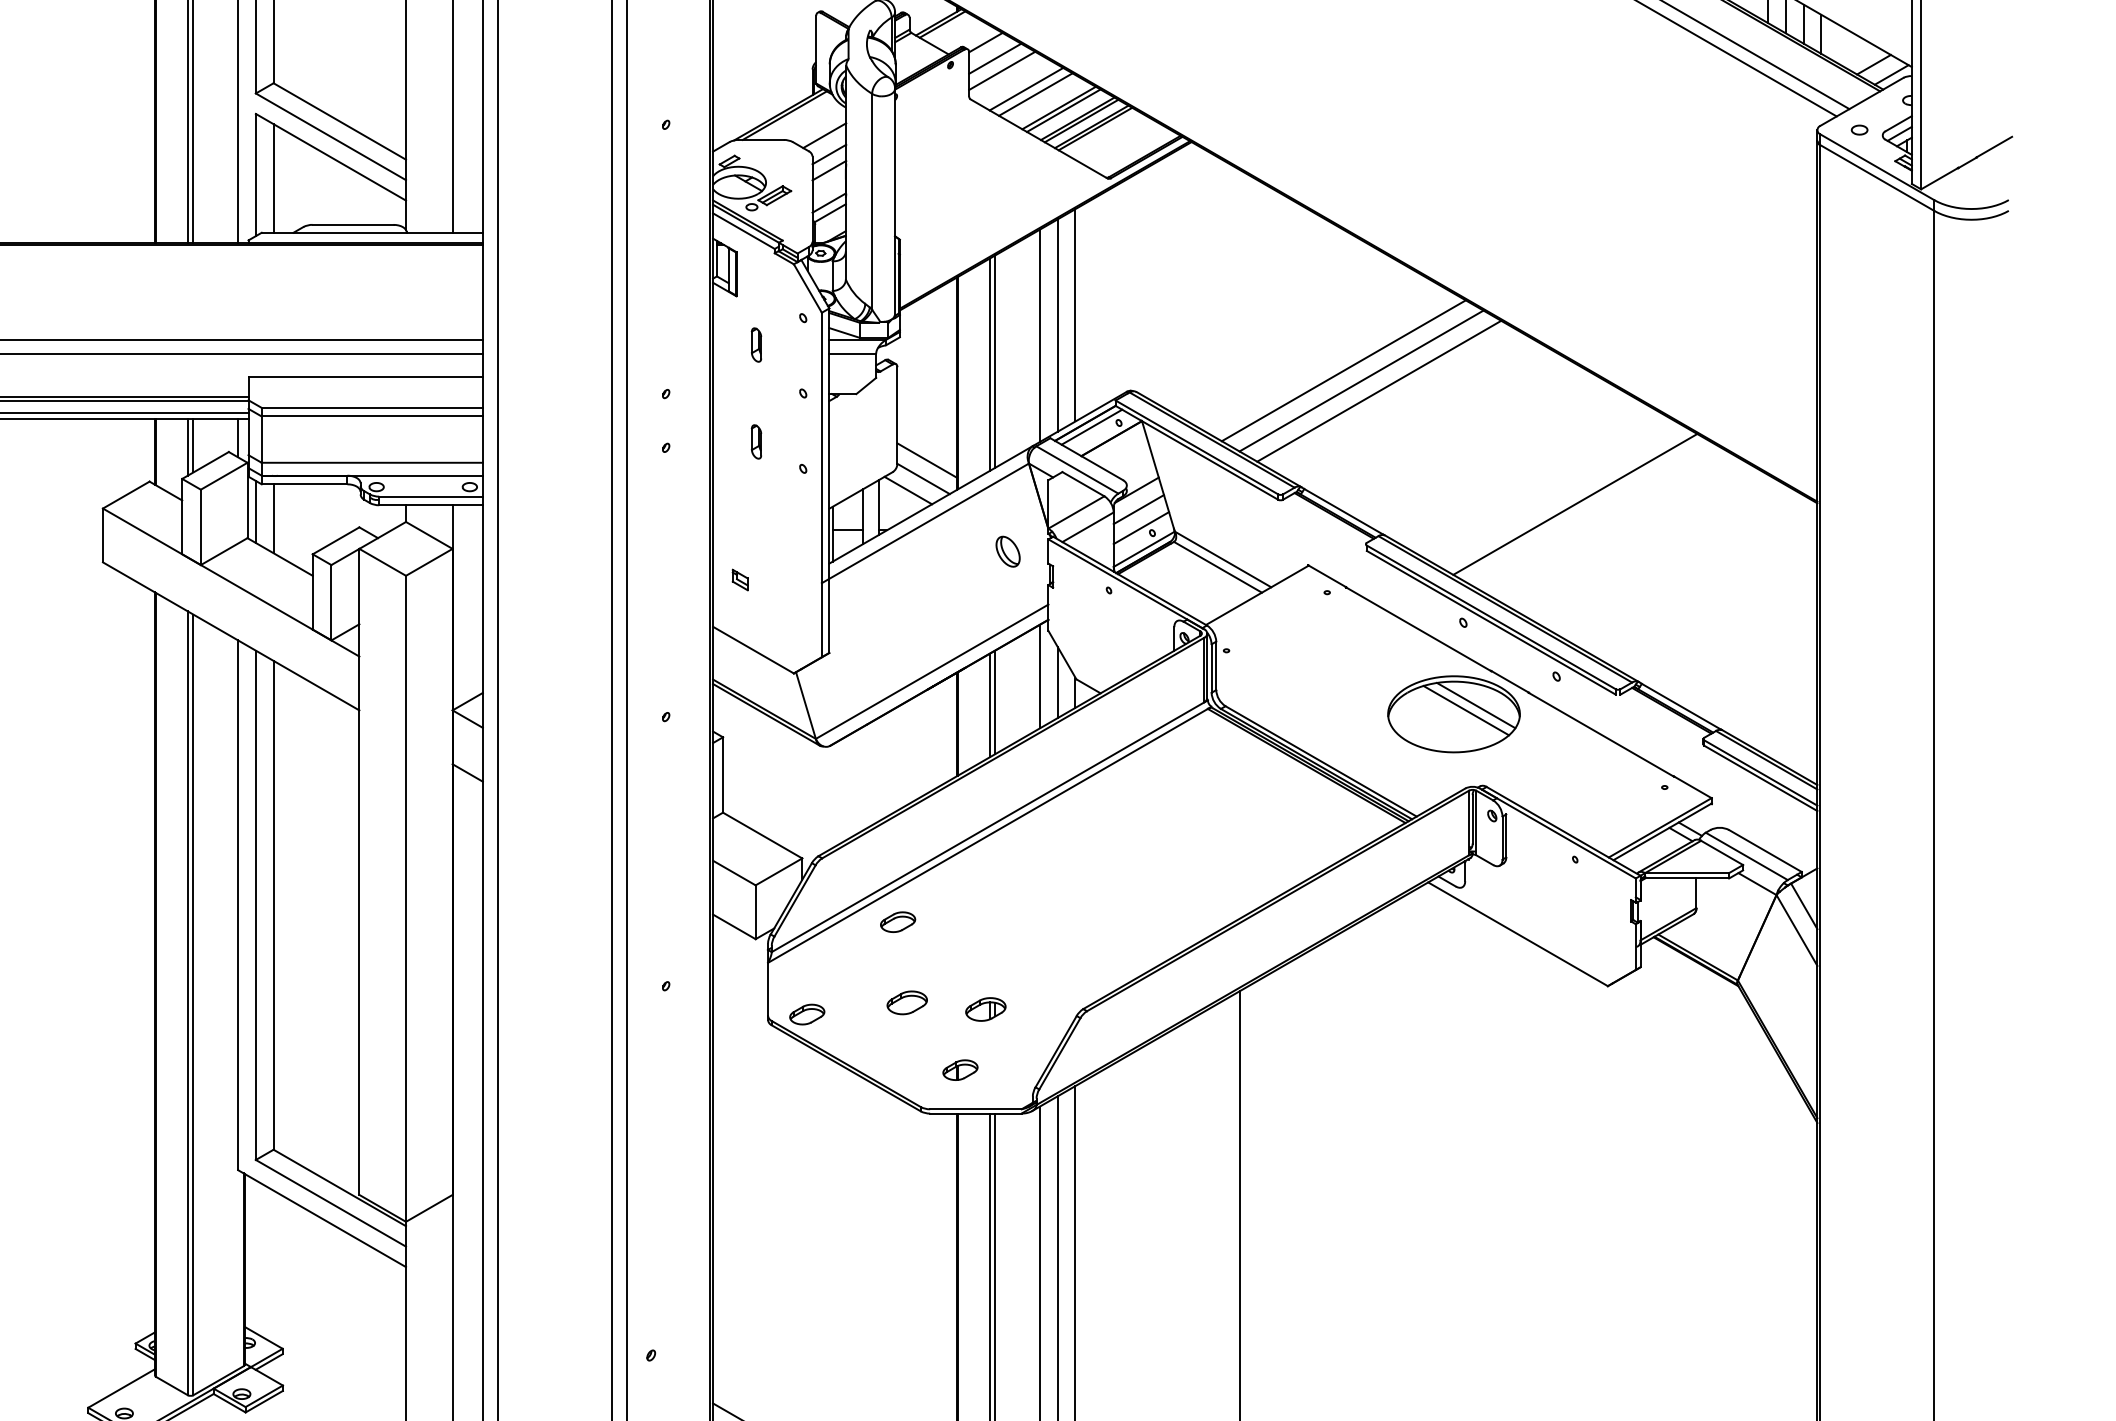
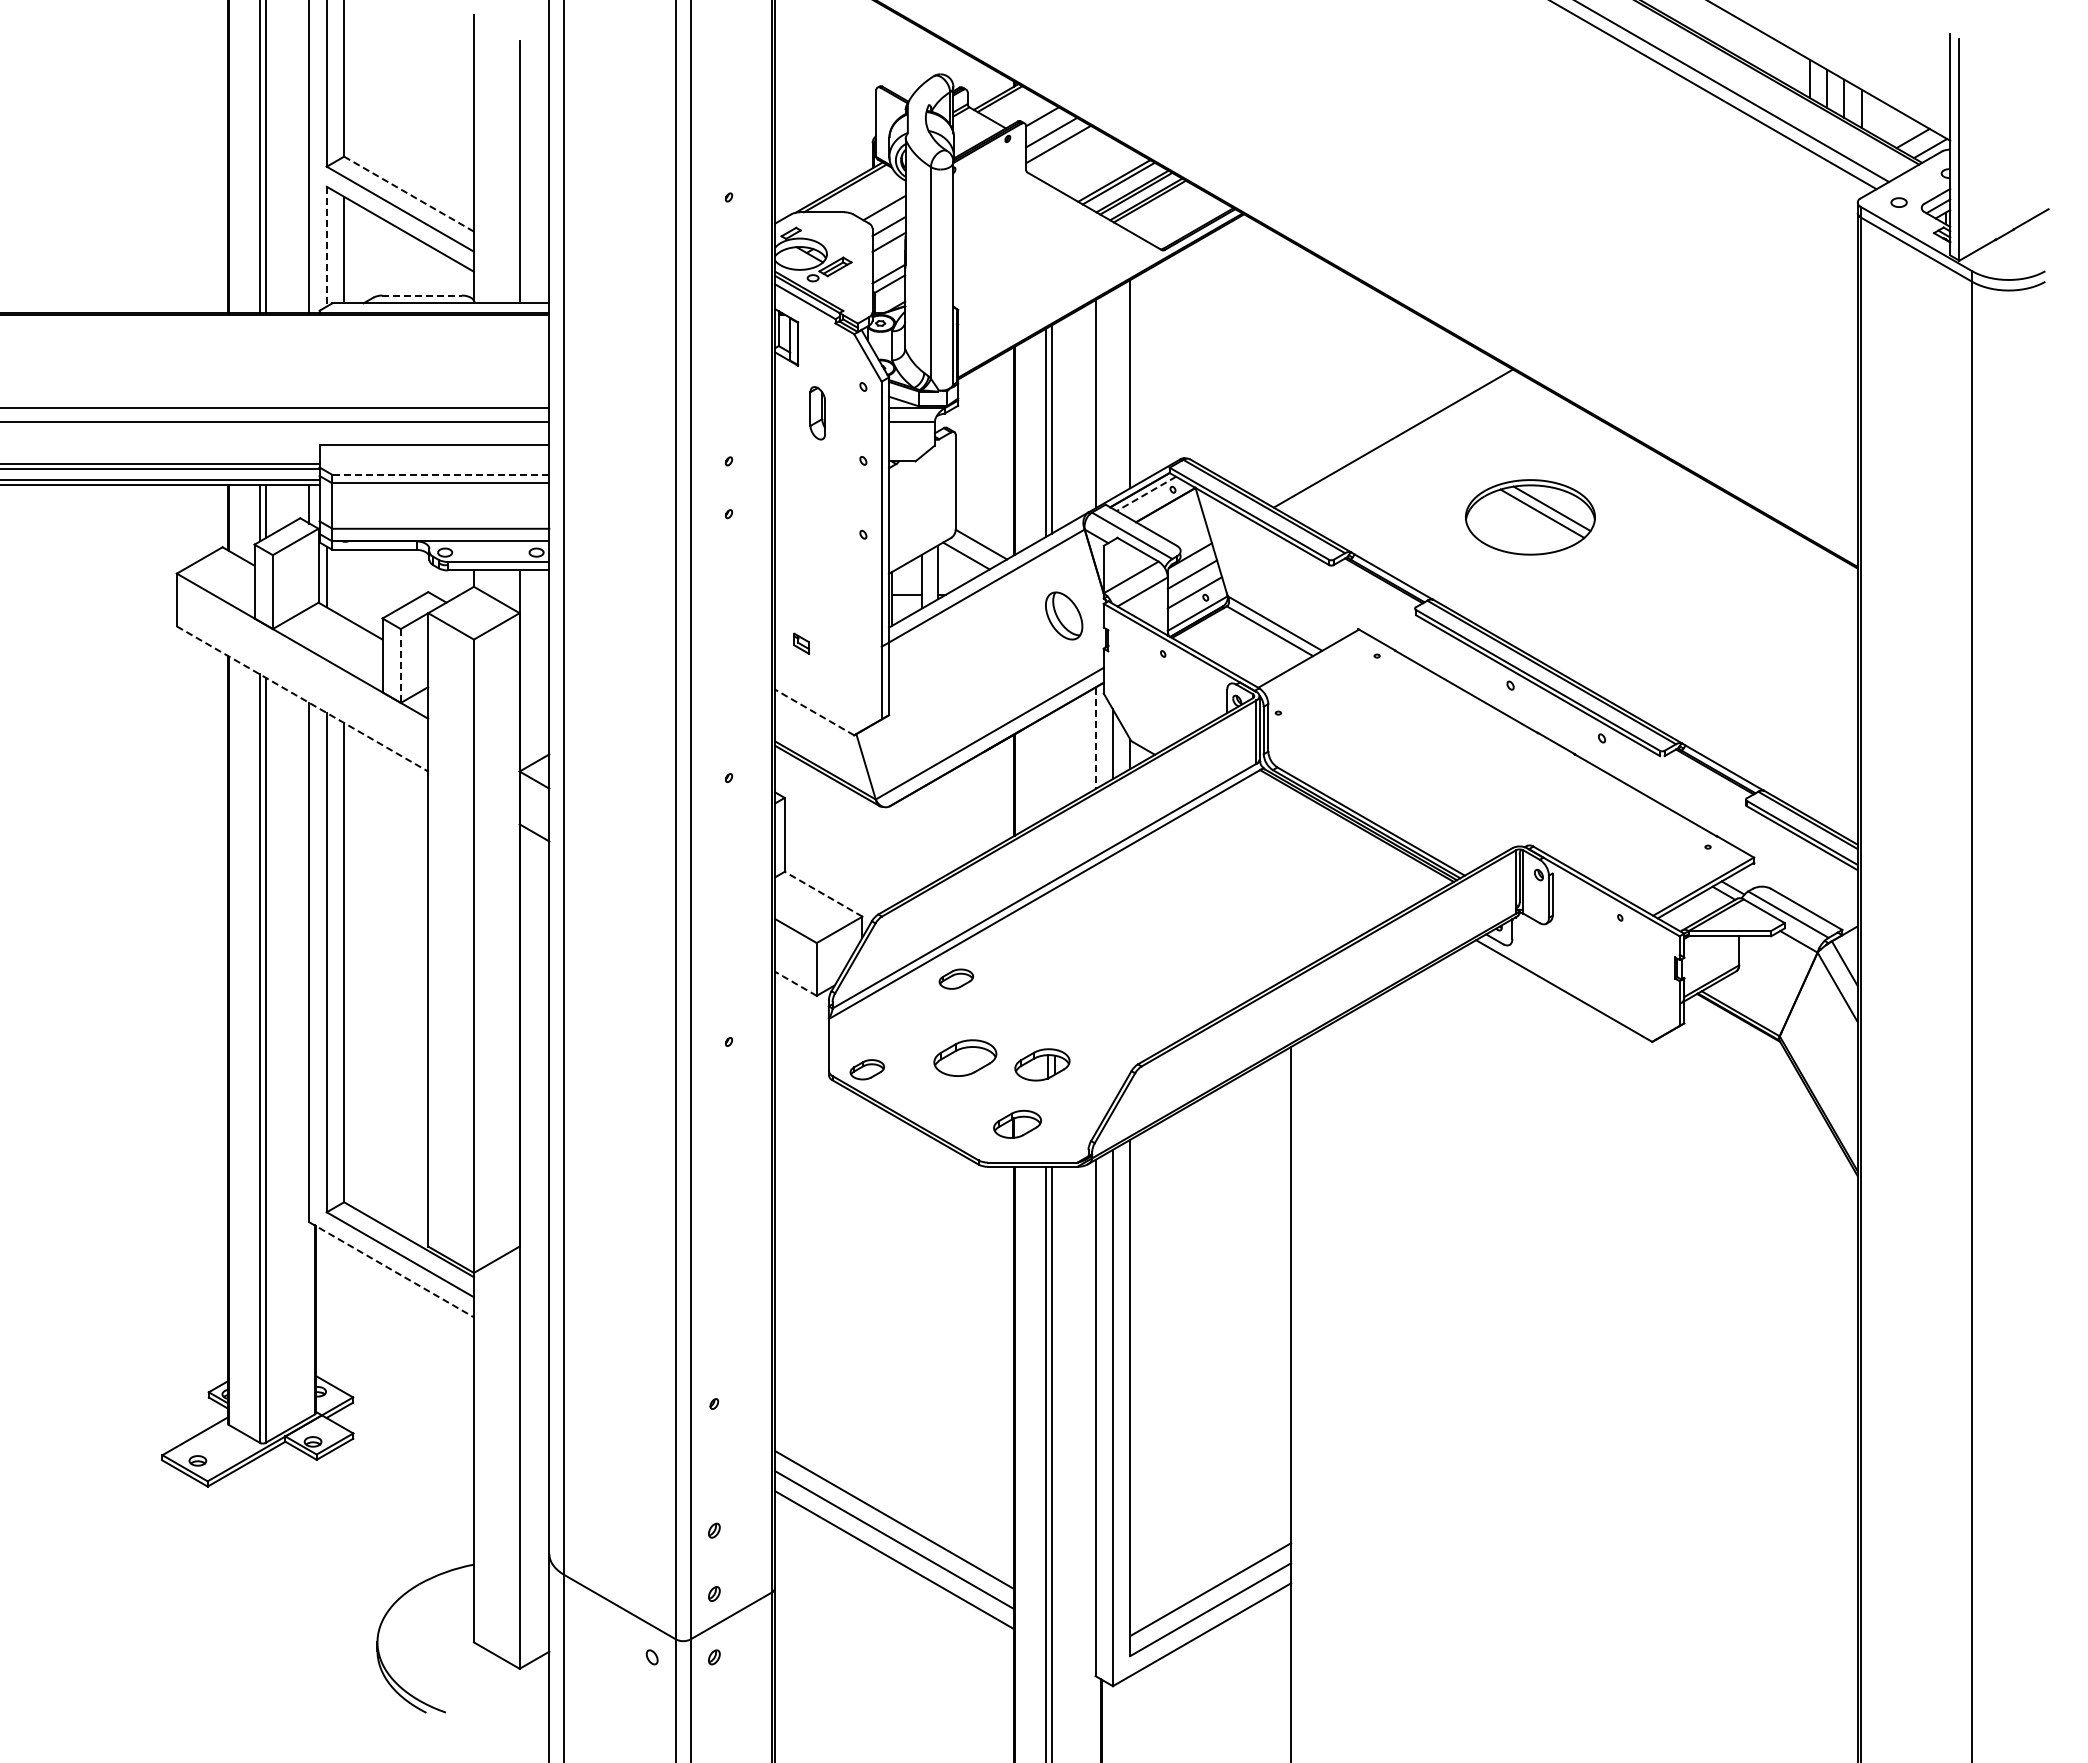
line: (1026, 89) -> (1082, 162), removed
line: (1035, 94) -> (1091, 167), removed
line: (340, 121) -> (409, 194), solid -> dashed
line: (255, 174) -> (326, 246), solid -> dashed
line: (353, 224) -> (422, 295), solid -> dashed
line: (1057, 325) -> (1112, 394), removed
part: (756, 345) -> (817, 413), size x1.6
line: (1361, 380) -> (1410, 448), removed
line: (1378, 391) -> (1427, 458), removed
line: (371, 407) -> (440, 474), solid -> dashed
line: (1091, 427) -> (1146, 494), solid -> dashed
part: (756, 442) -> (817, 508), removed
line: (926, 460) -> (984, 526), removed
line: (1574, 504) -> (1619, 569), removed
line: (273, 518) -> (344, 583), removed
part: (1008, 551) -> (1064, 615), size x1.6
line: (331, 603) -> (400, 666), solid -> dashed
line: (232, 636) -> (303, 699), solid -> dashed
line: (753, 650) -> (814, 712), solid -> dashed
line: (1039, 676) -> (1095, 738), solid -> dashed
line: (995, 702) -> (1051, 763), removed
line: (989, 705) -> (1046, 766), removed
part: (1454, 714) -> (1530, 517), moved
line: (762, 835) -> (823, 894), solid -> dashed
line: (733, 926) -> (795, 983), solid -> dashed
part: (907, 1003) -> (965, 1058), size x1.6
part: (985, 1009) -> (1042, 1064), size x1.4
part: (960, 1069) -> (1017, 1123), size x1.4
line: (321, 1218) -> (391, 1269), solid -> dashed

